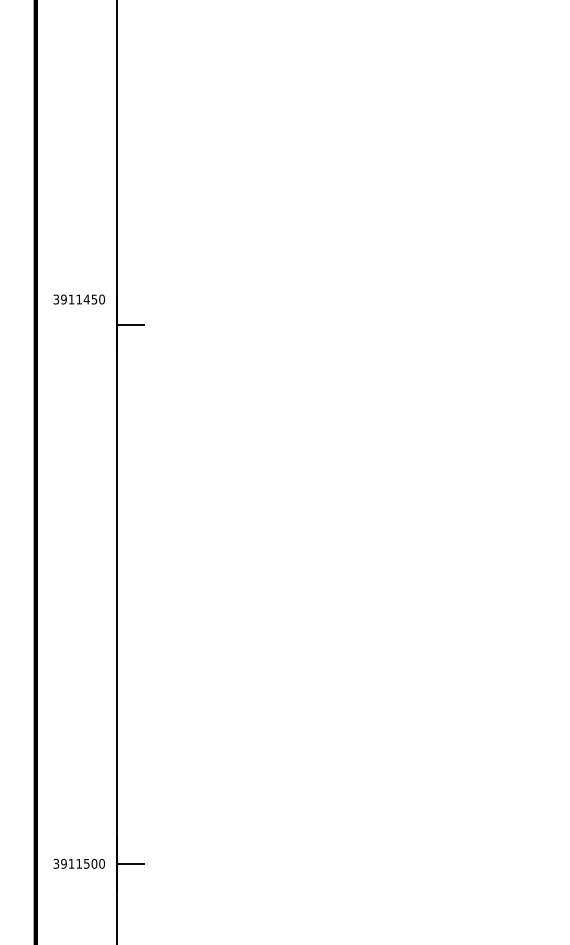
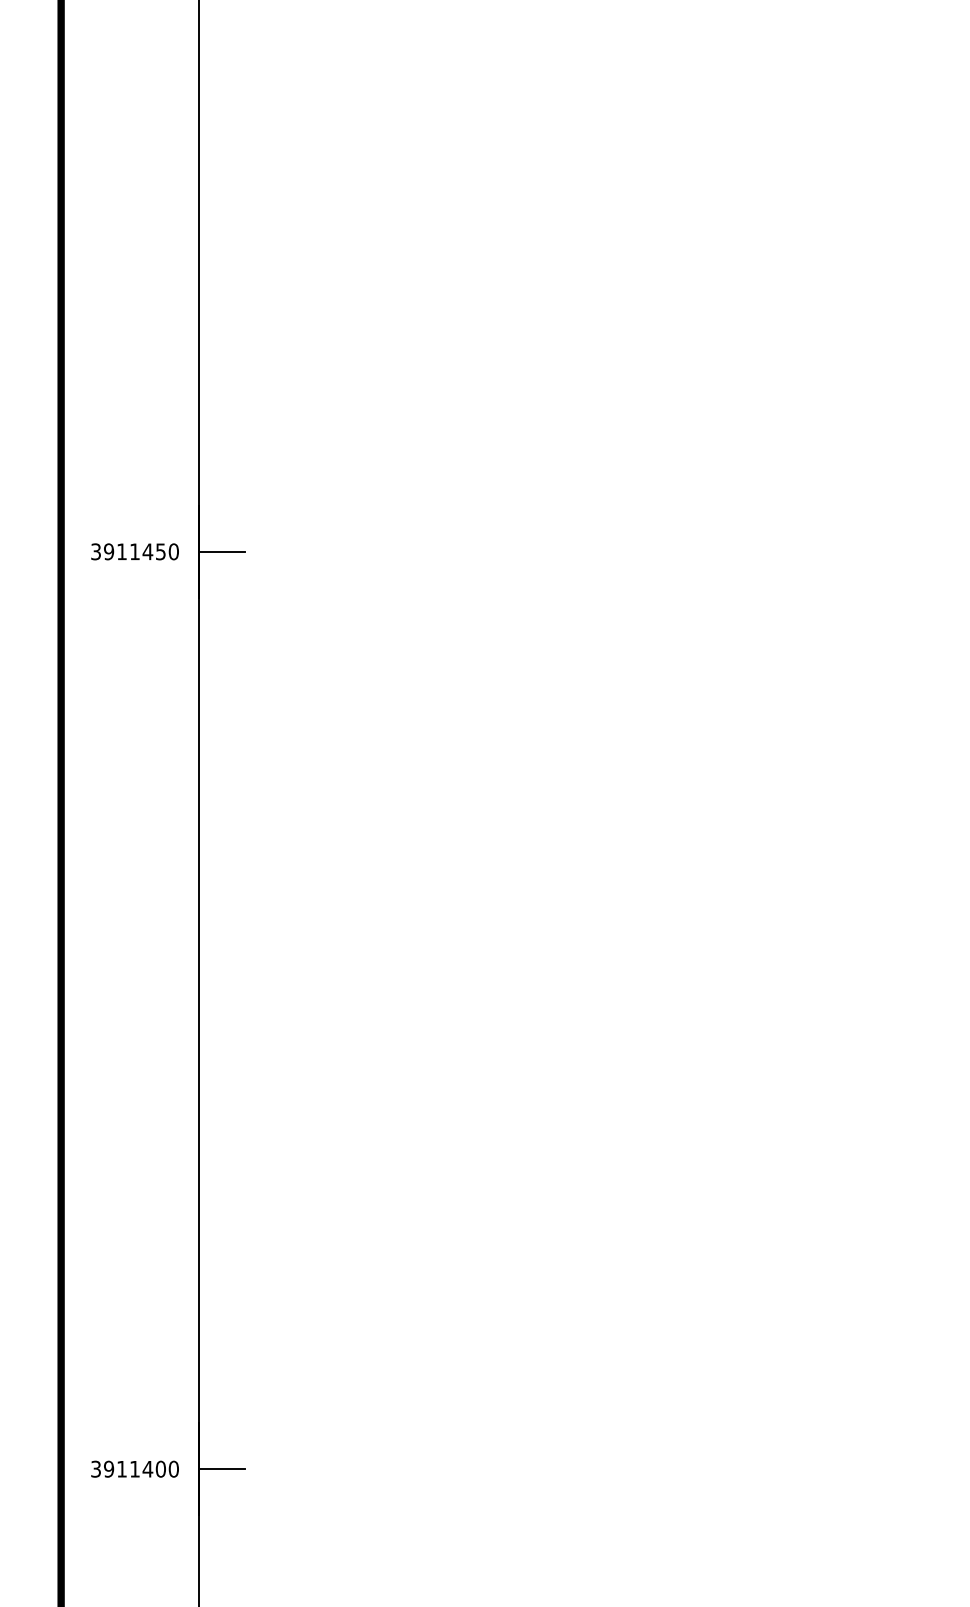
text: (78, 299) -> (133, 551), moved
text: (86, 863) -> (147, 1468), 3911500 -> 3911400

